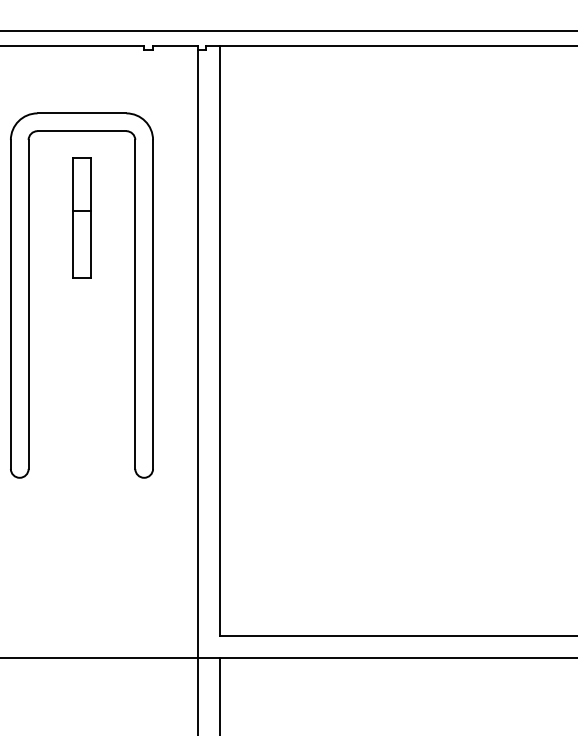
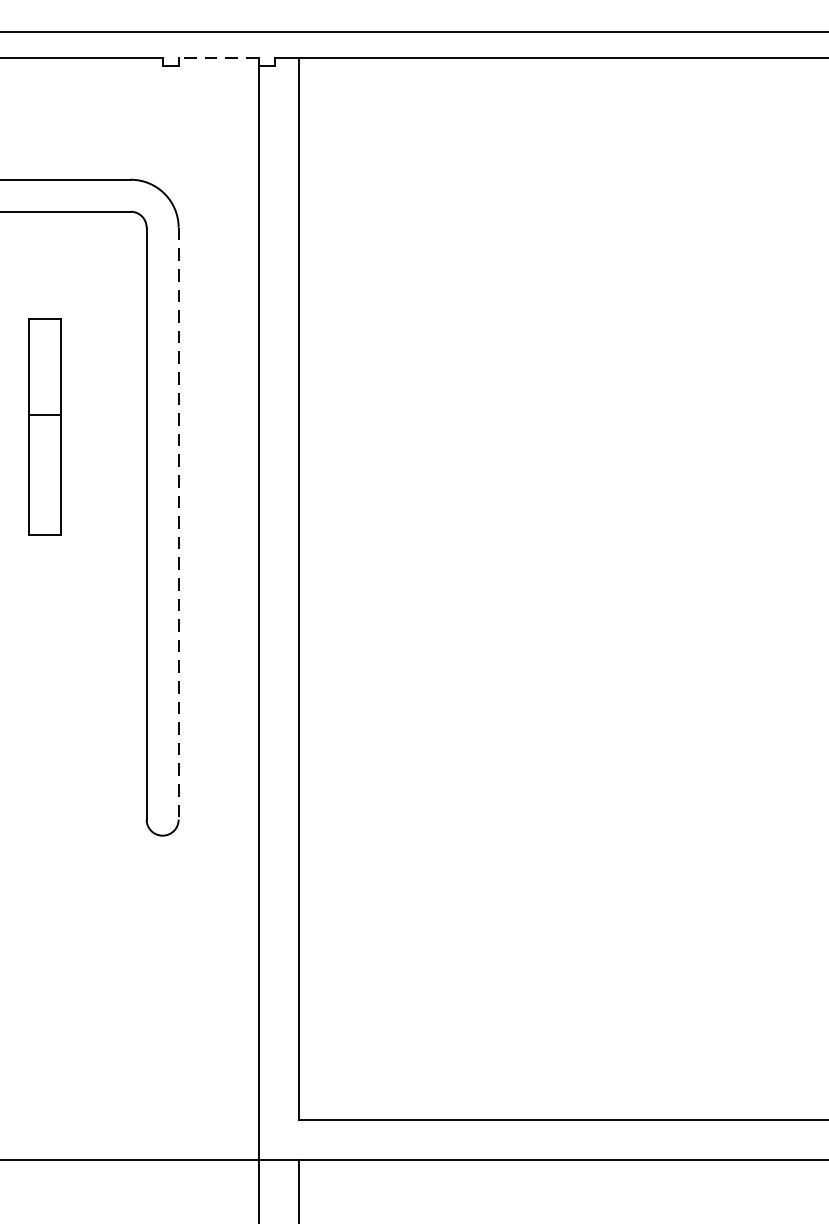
line: (174, 45) -> (217, 57), solid -> dashed
part: (81, 217) -> (44, 426), moved
line: (153, 305) -> (179, 525), solid -> dashed

